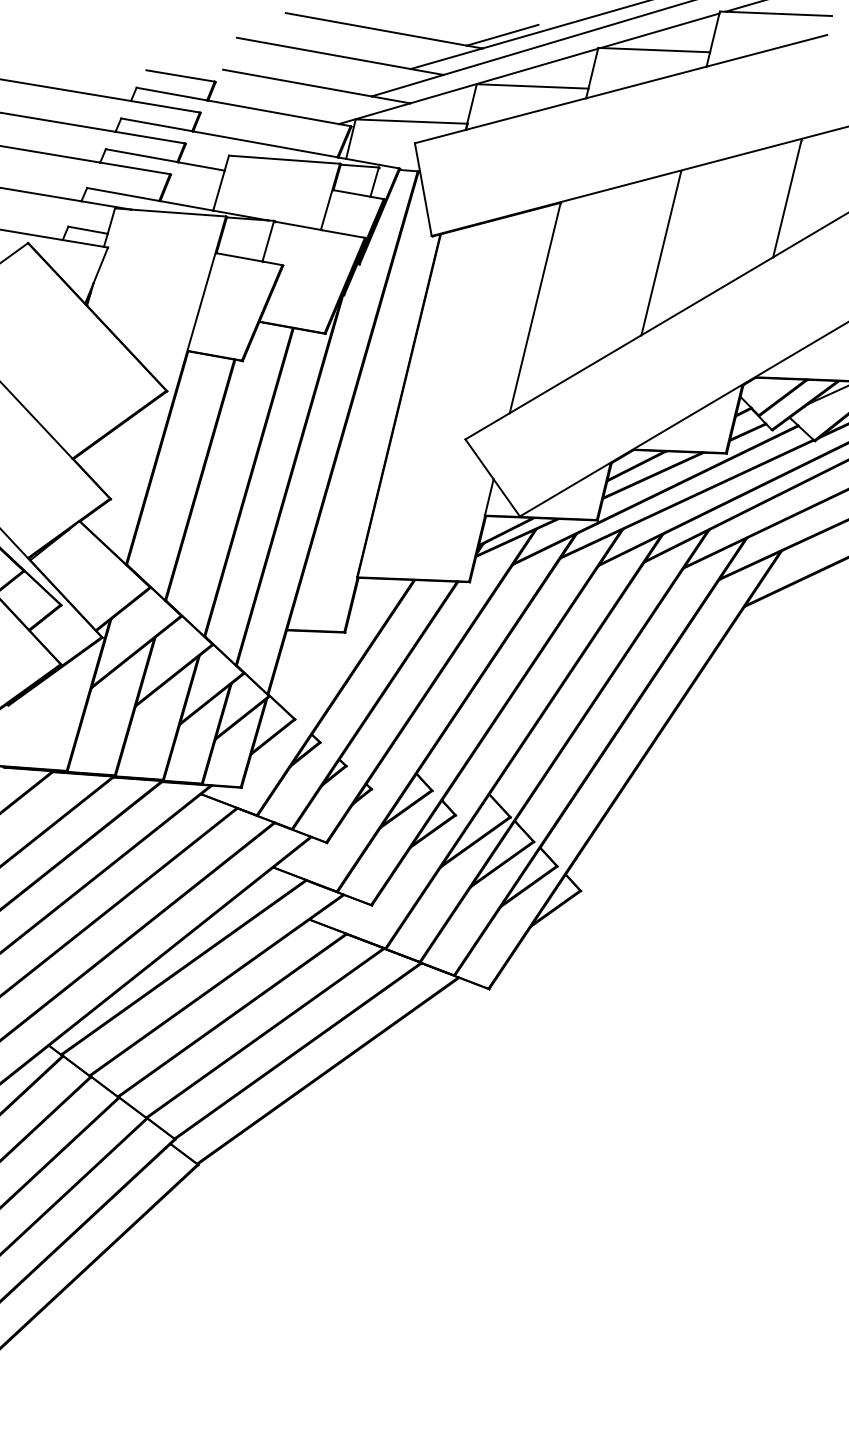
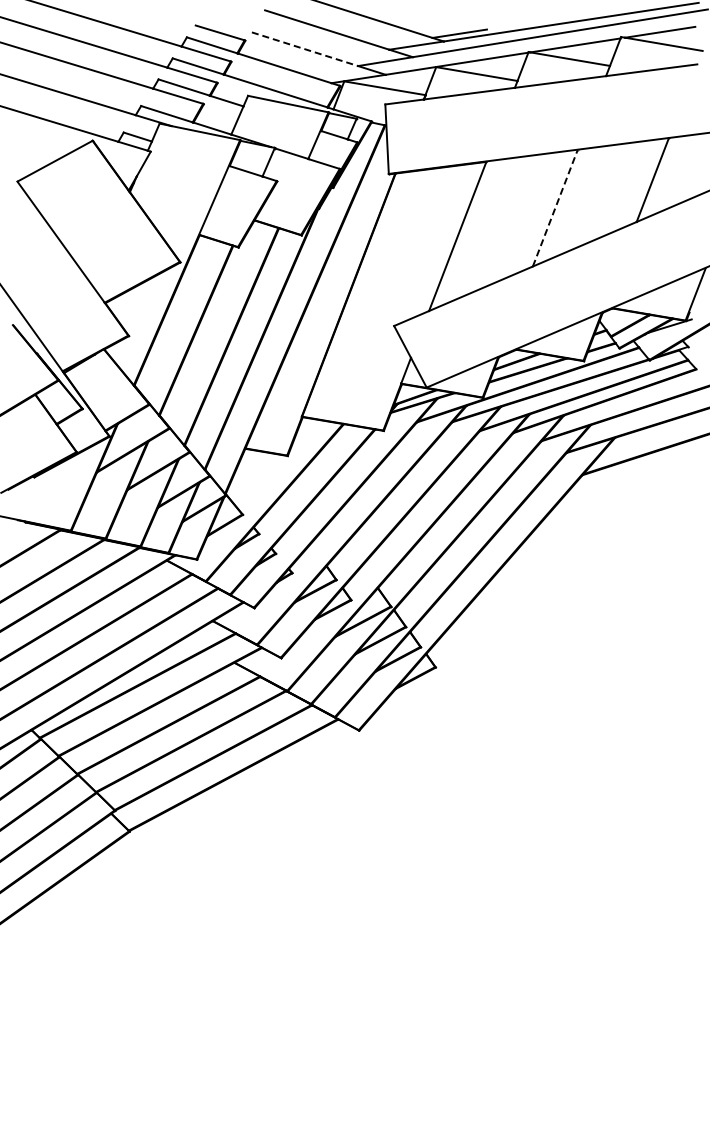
line: (298, 83) -> (305, 49), solid -> dashed
line: (661, 252) -> (555, 207), solid -> dashed

